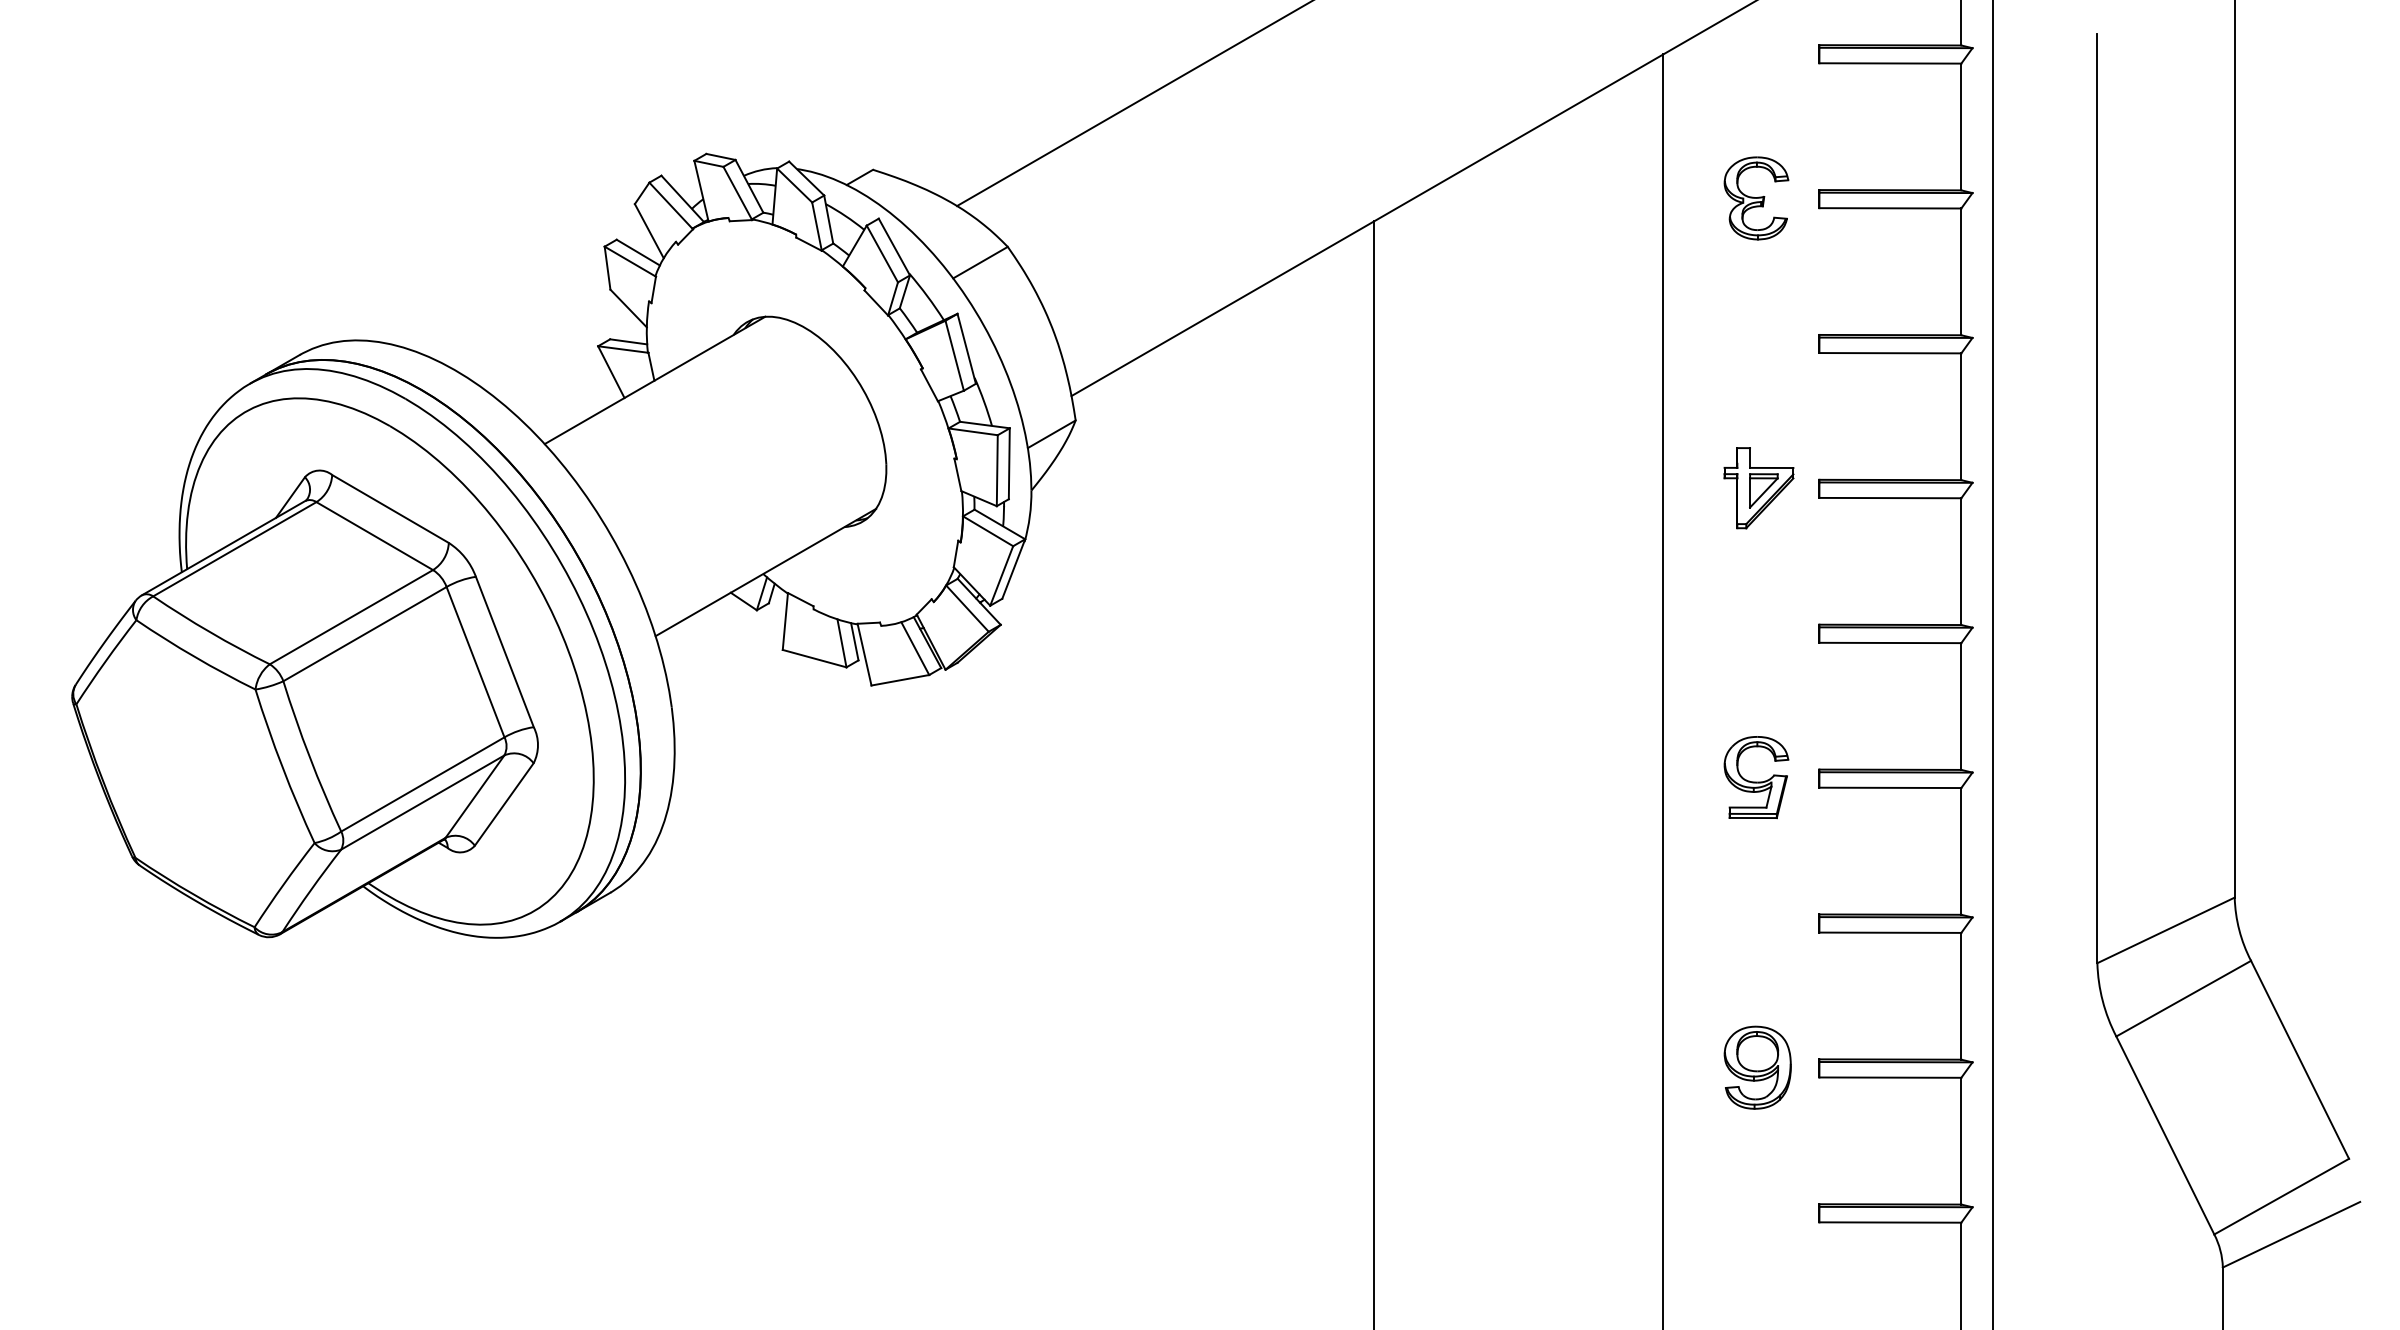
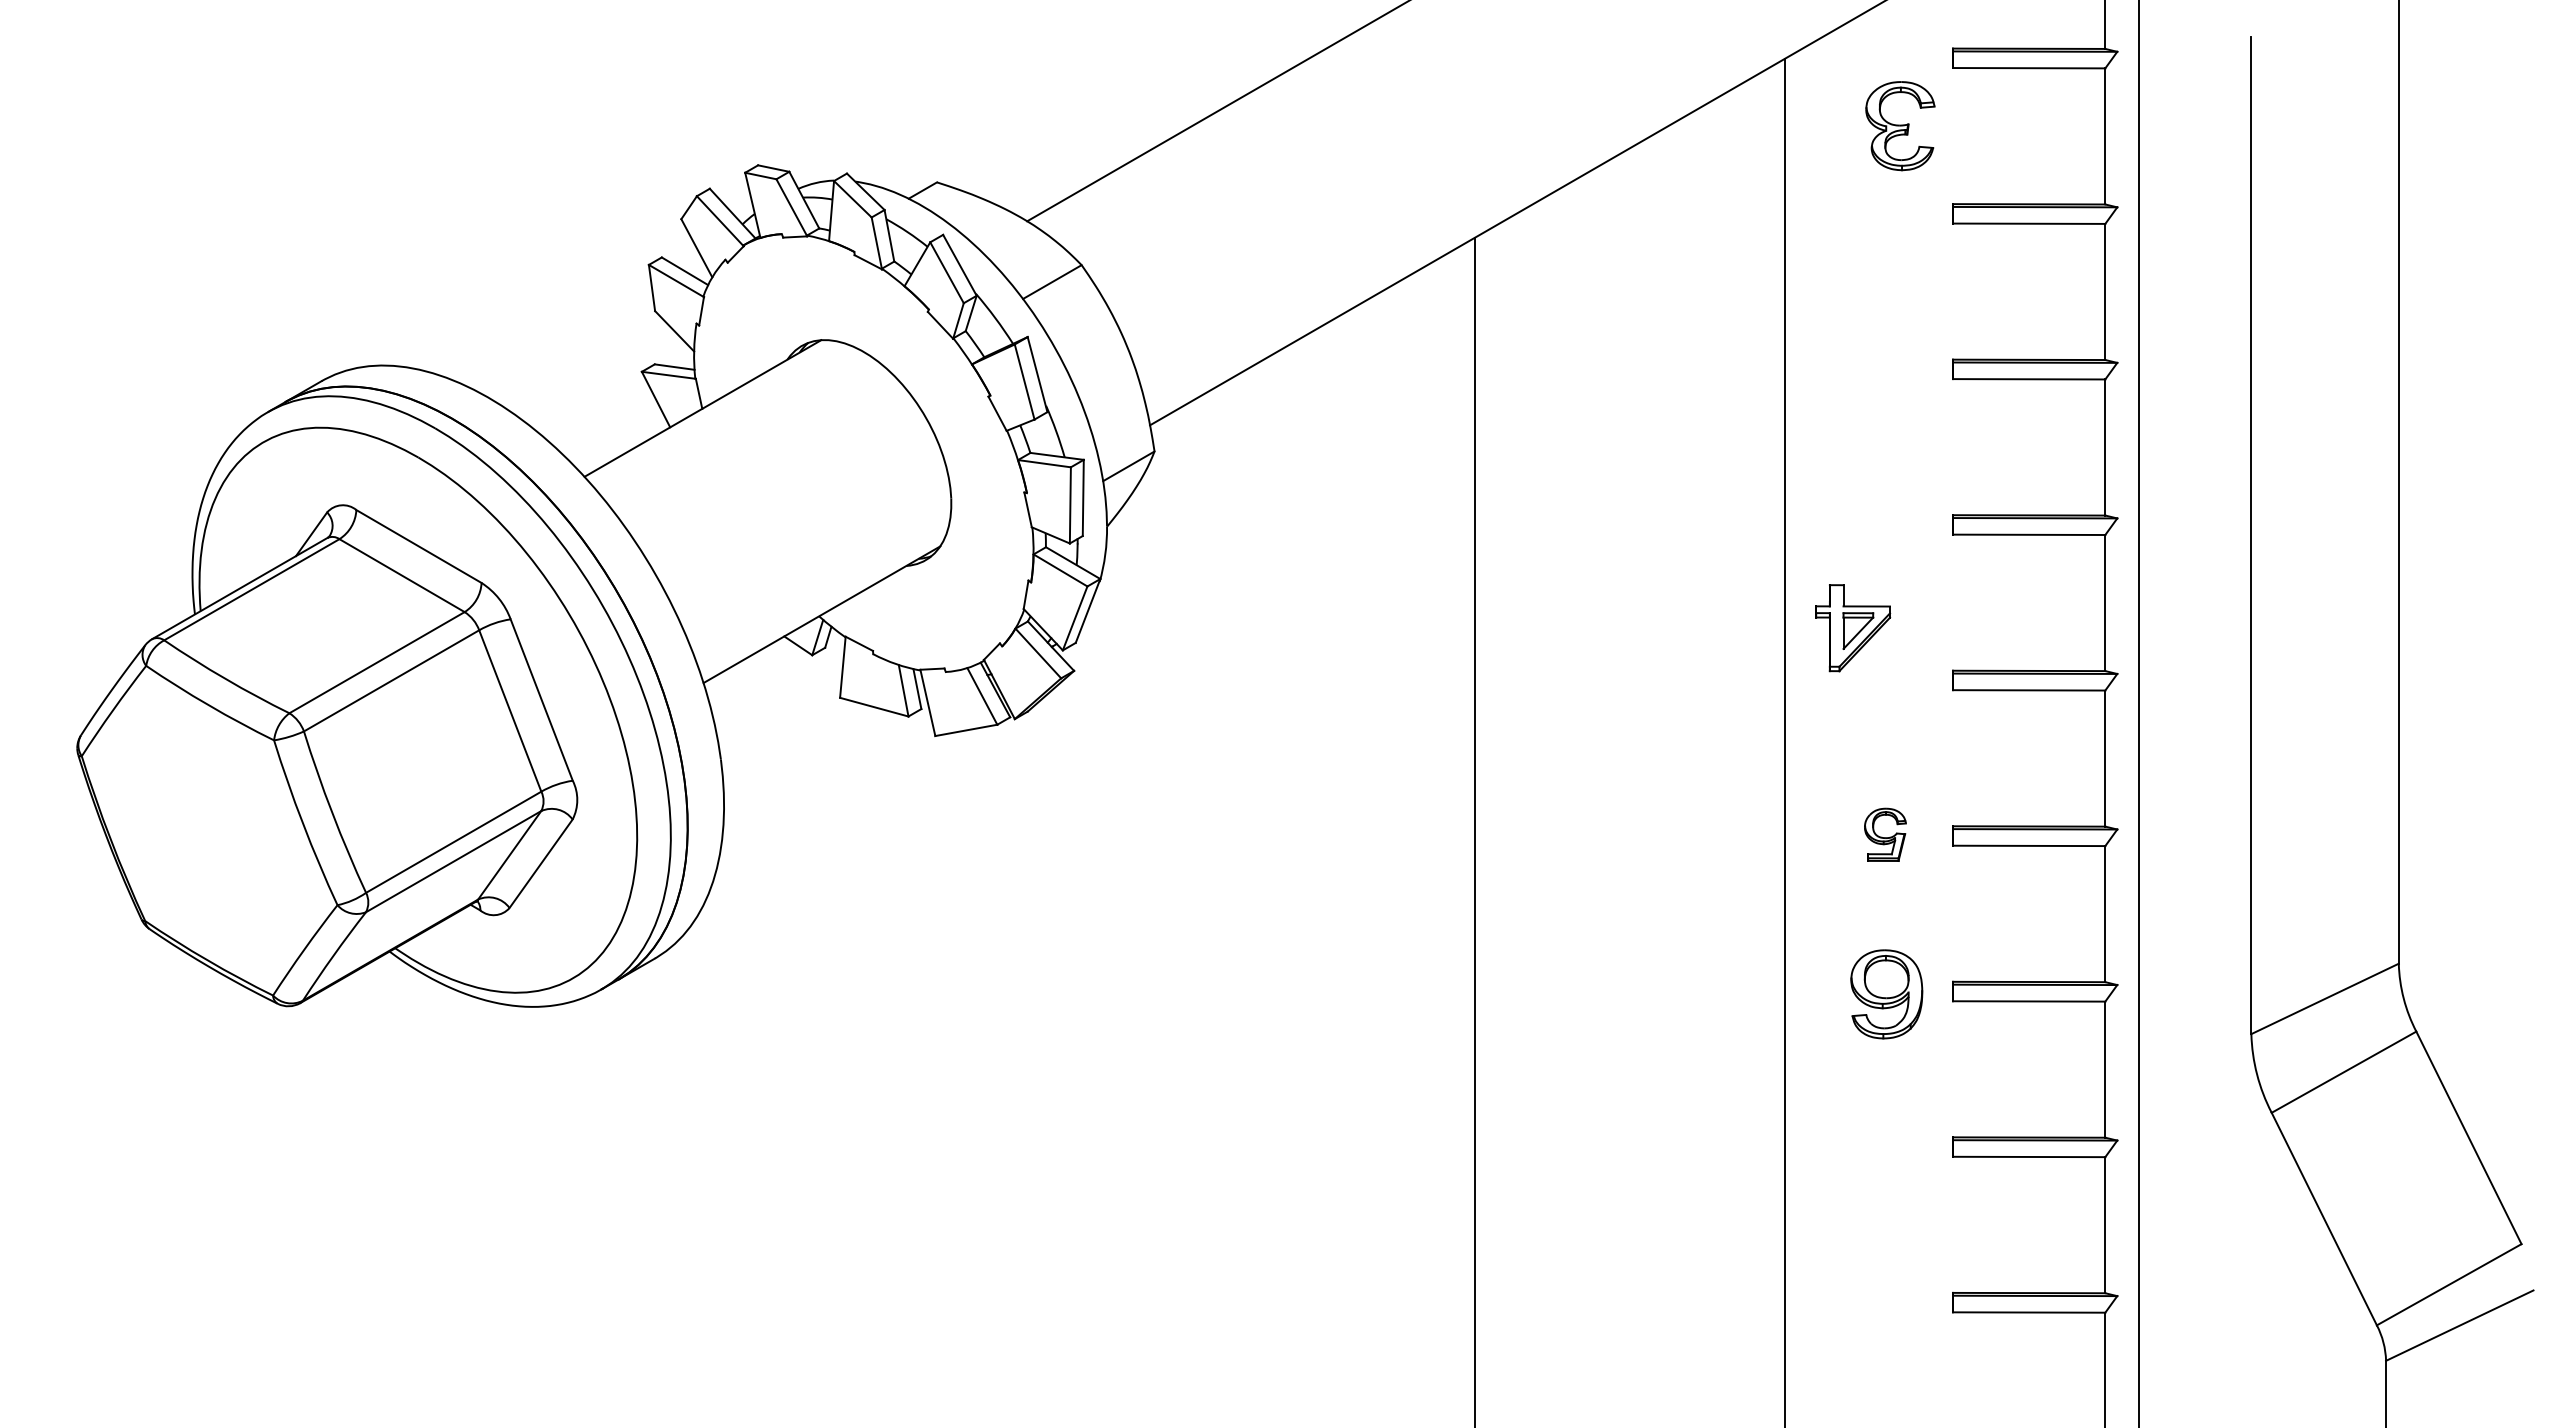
part: (1756, 198) -> (1900, 126), moved
part: (1759, 488) -> (1853, 628), moved
part: (1756, 777) -> (1885, 834), size x0.6
part: (1757, 1067) -> (1886, 994), moved

